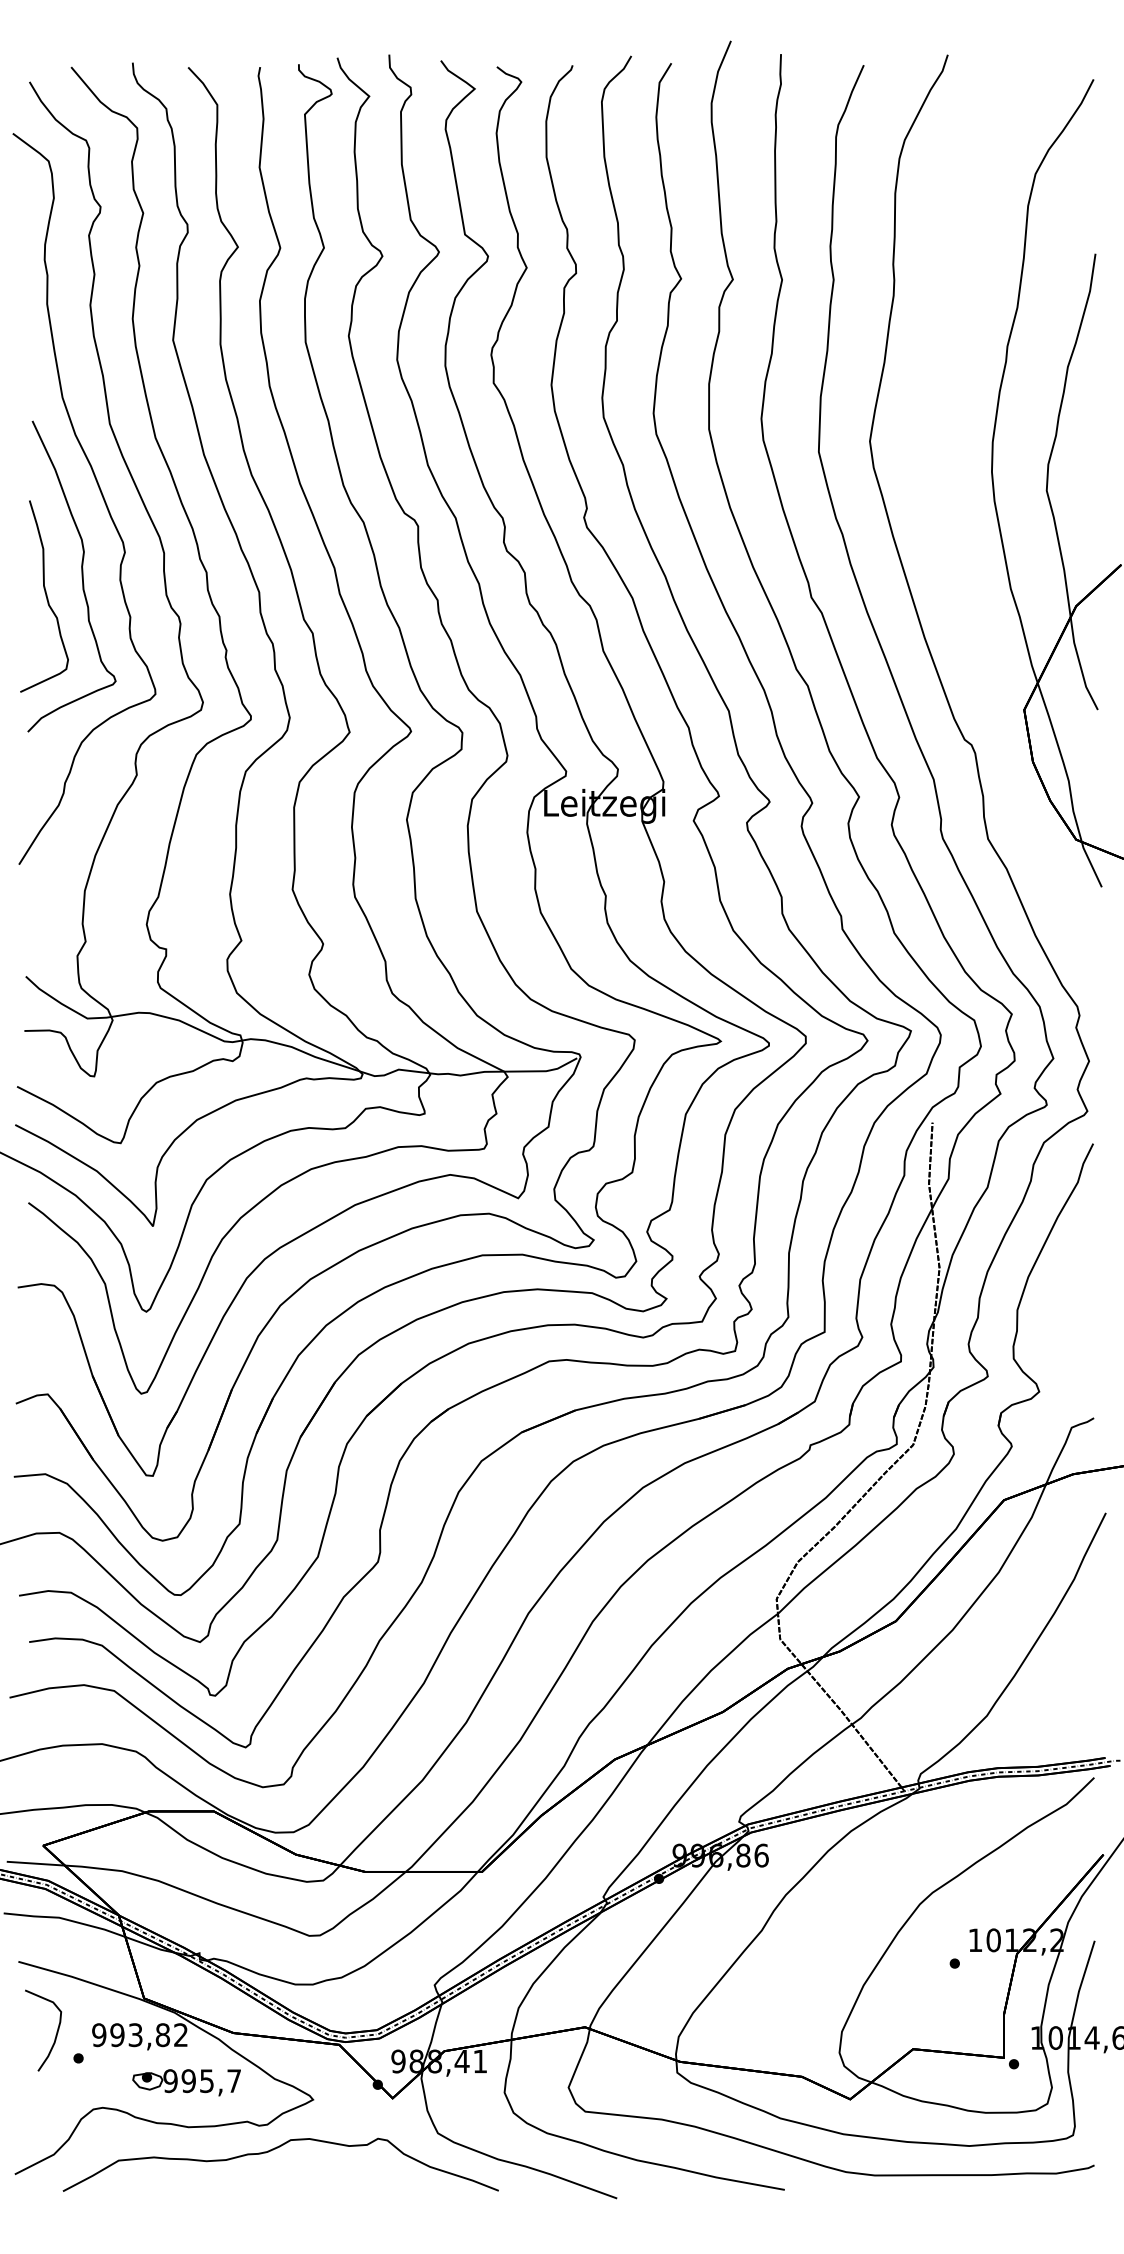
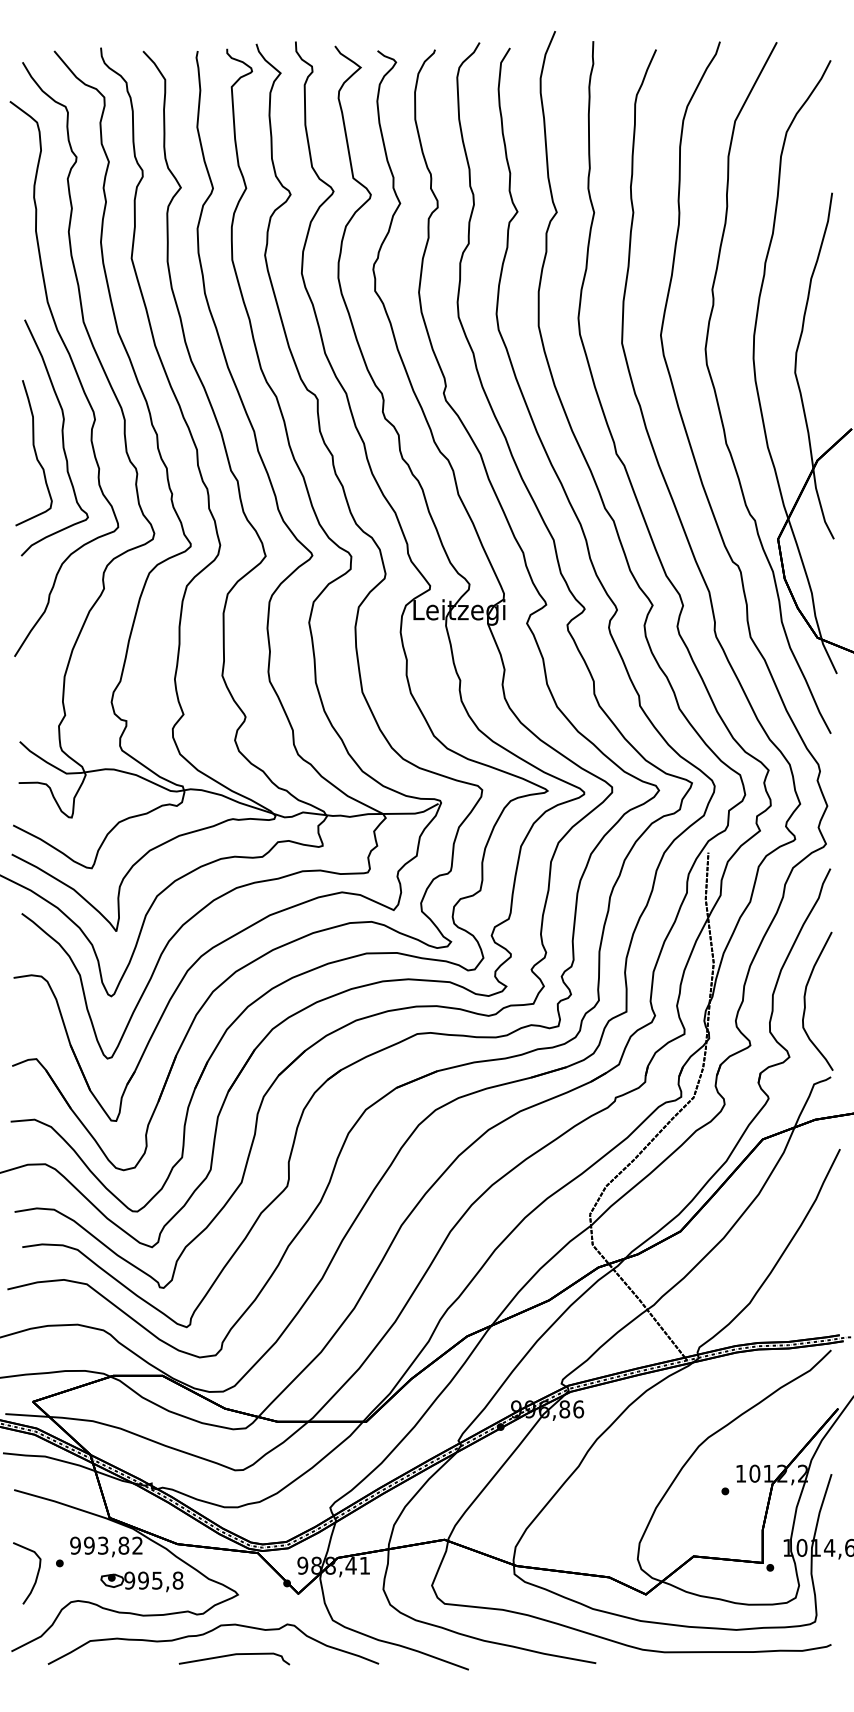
curve: (945, 528) -> (718, 401), added
curve: (1060, 1318) -> (805, 1001), added
curve: (55, 2035) -> (36, 1577), moved
text: (234, 2081) -> (178, 1580), 995,7 -> 995,8
curve: (308, 2179) -> (234, 1655), added

